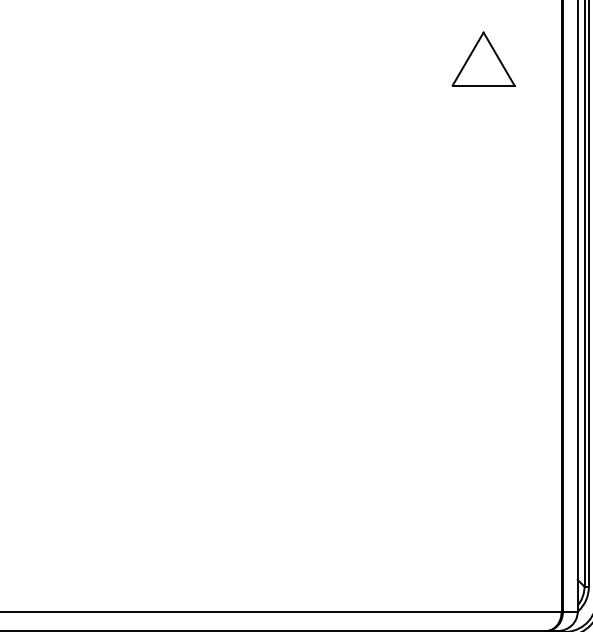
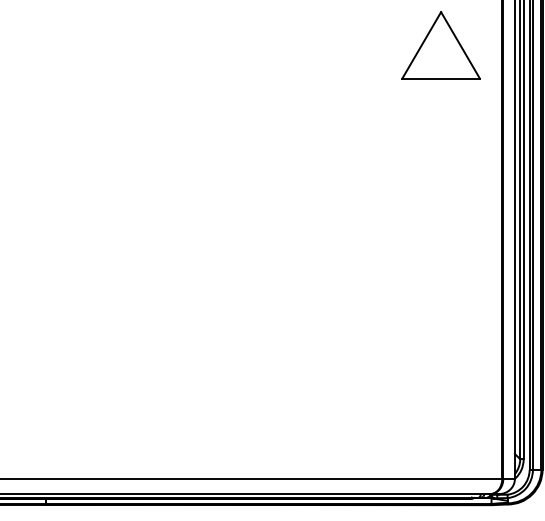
part: (482, 59) -> (440, 45), size x1.6

